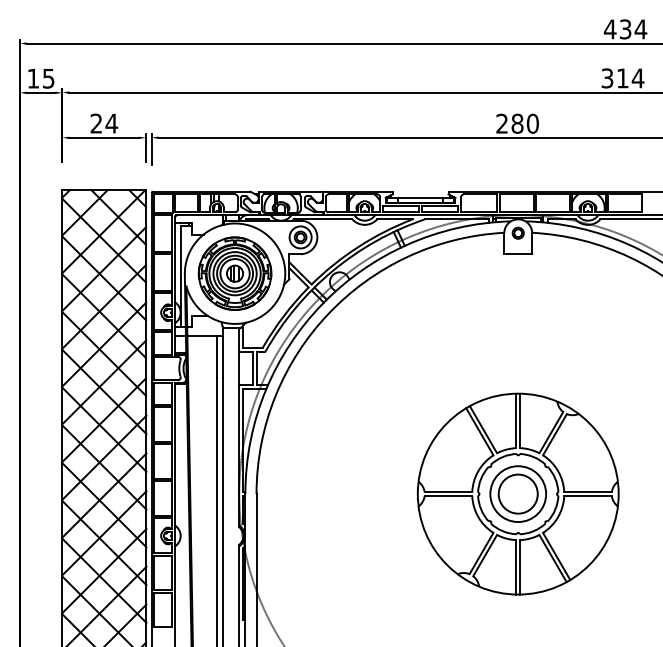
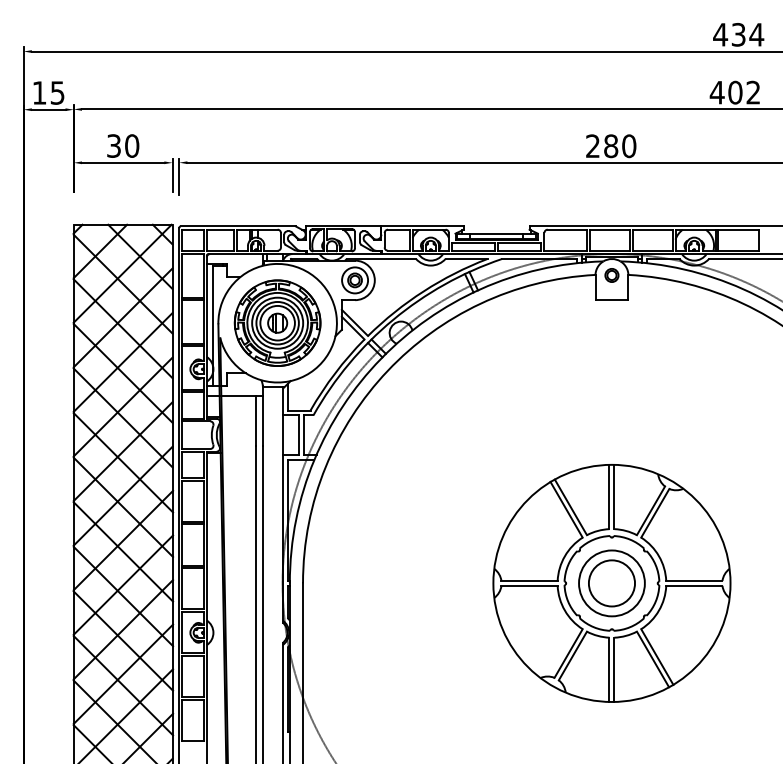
text: (622, 78) -> (735, 92), 314 -> 402
text: (104, 123) -> (123, 145), 24 -> 30

